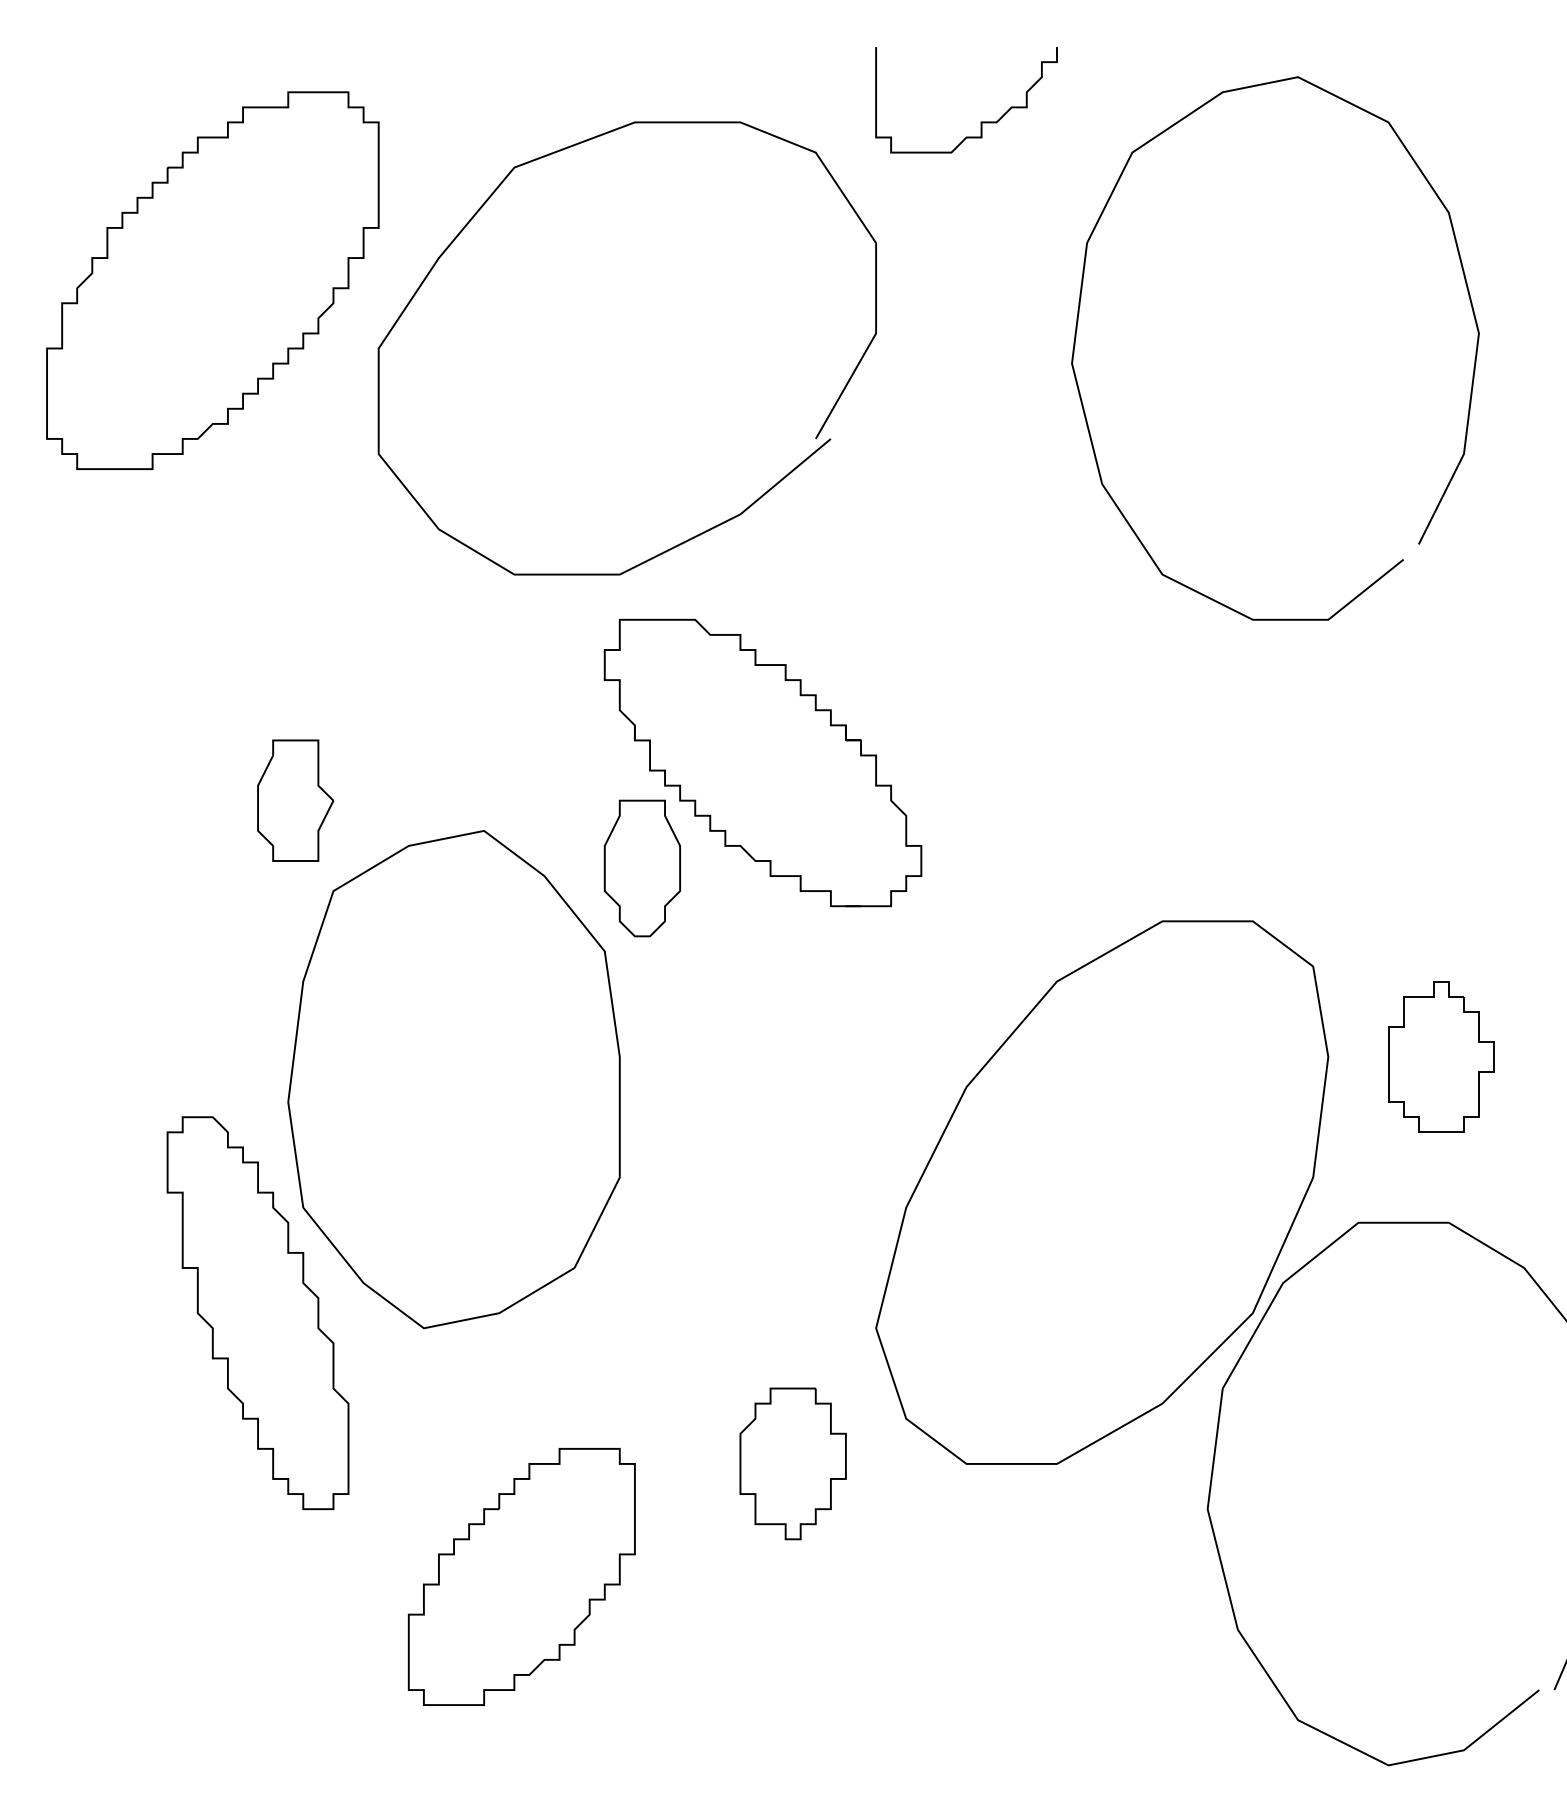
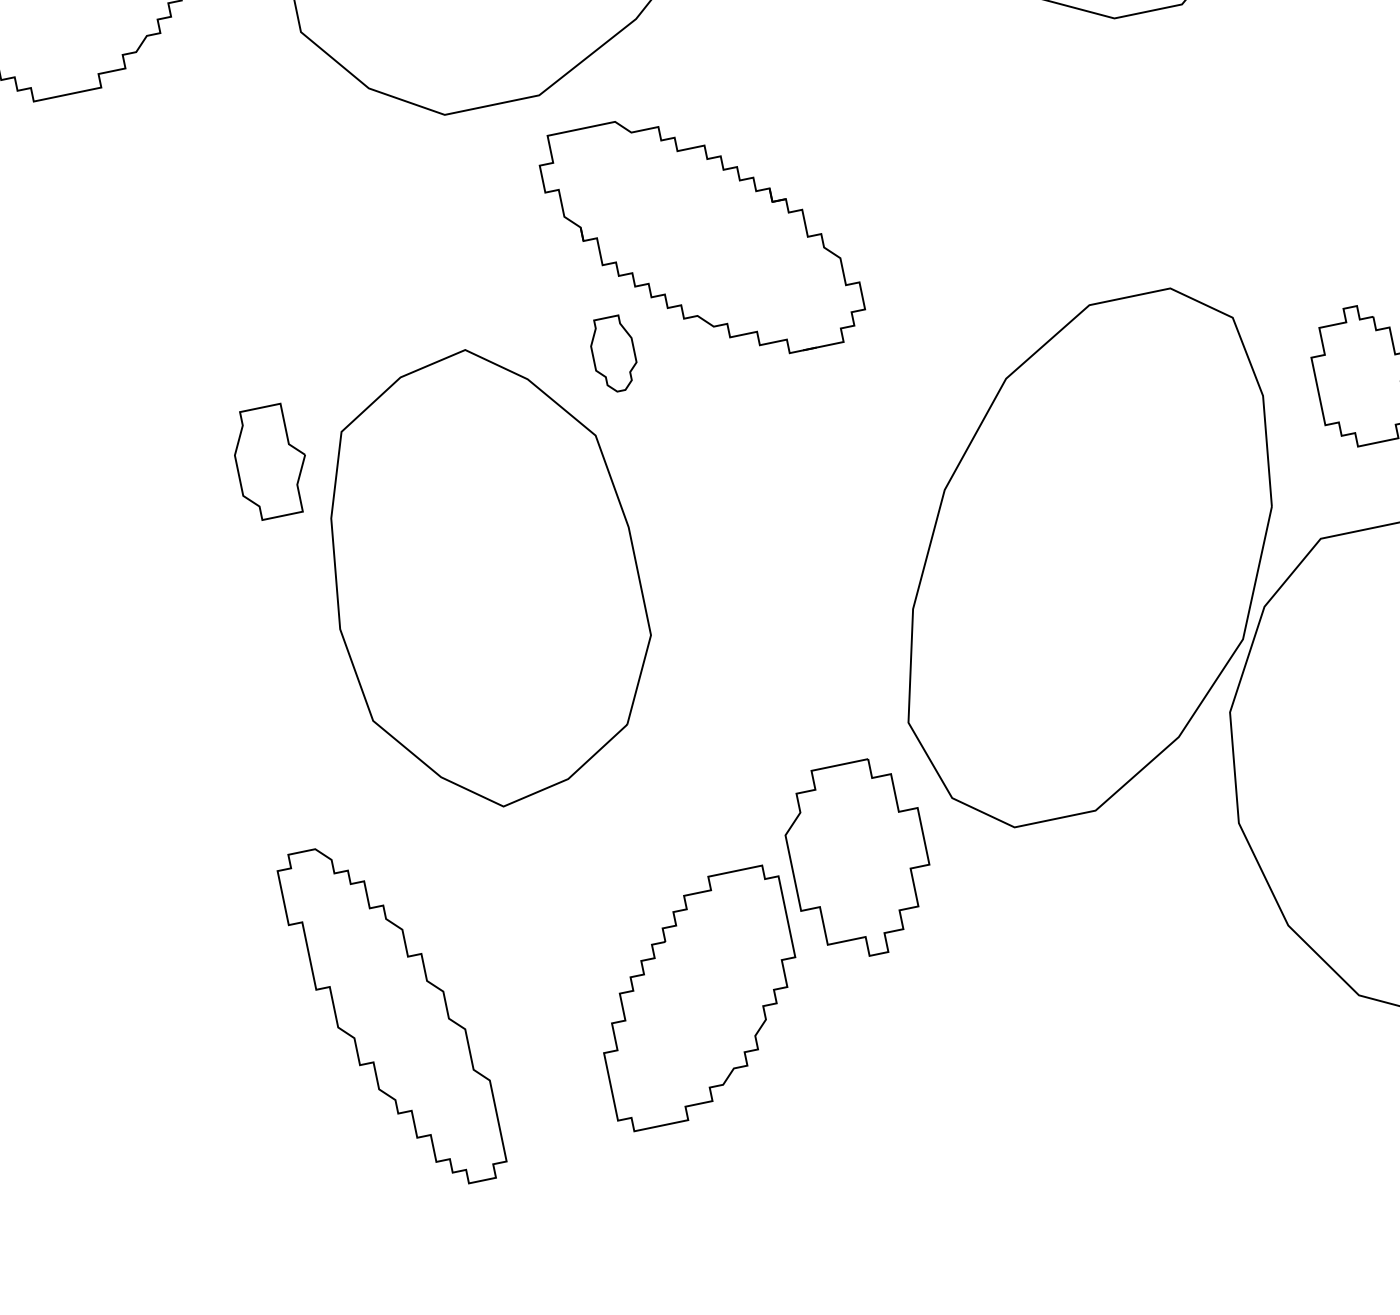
part: (295, 800) -> (271, 461), moved
part: (641, 868) -> (613, 354), size x0.6
part: (257, 1313) -> (391, 1016), moved
part: (792, 1463) -> (858, 859), size x1.4
part: (521, 1576) -> (697, 998), moved

